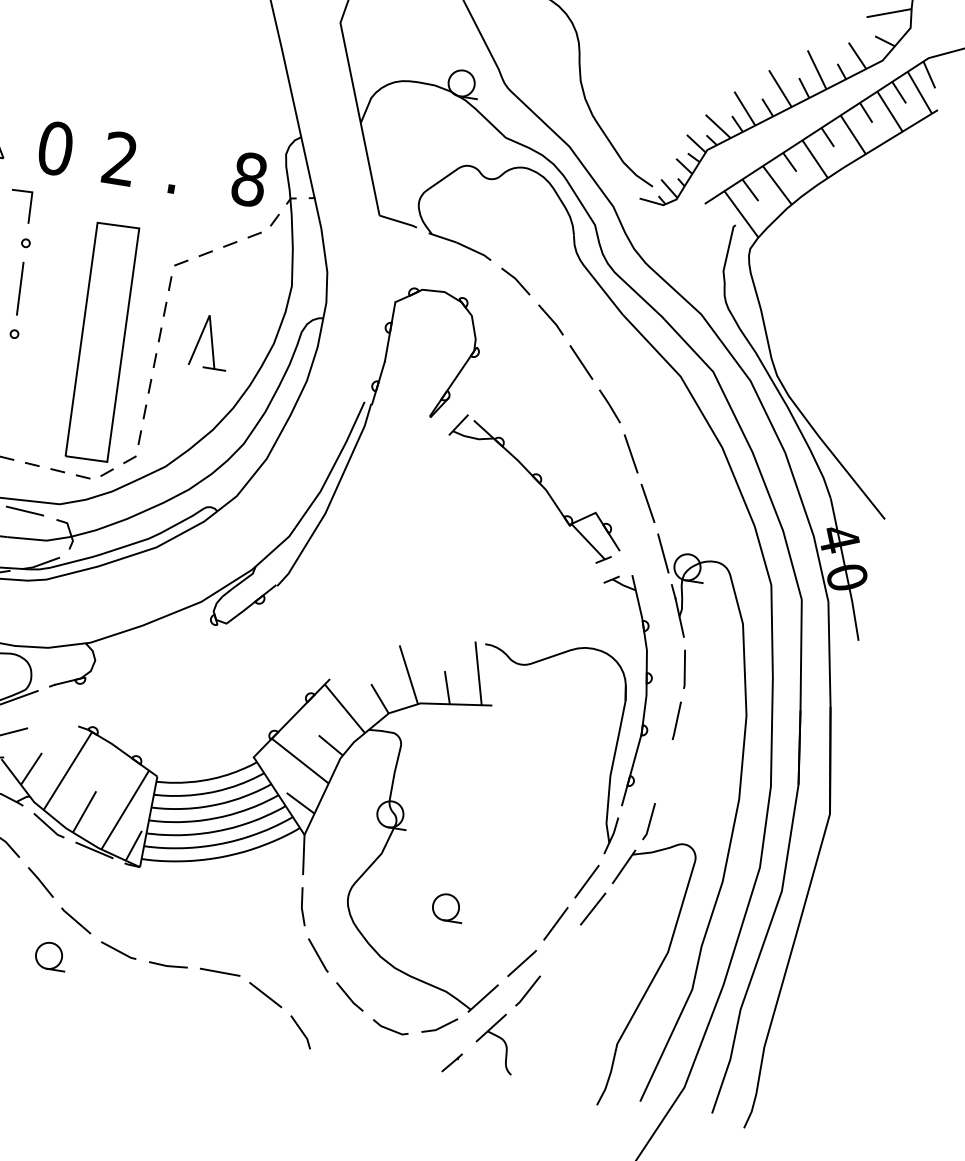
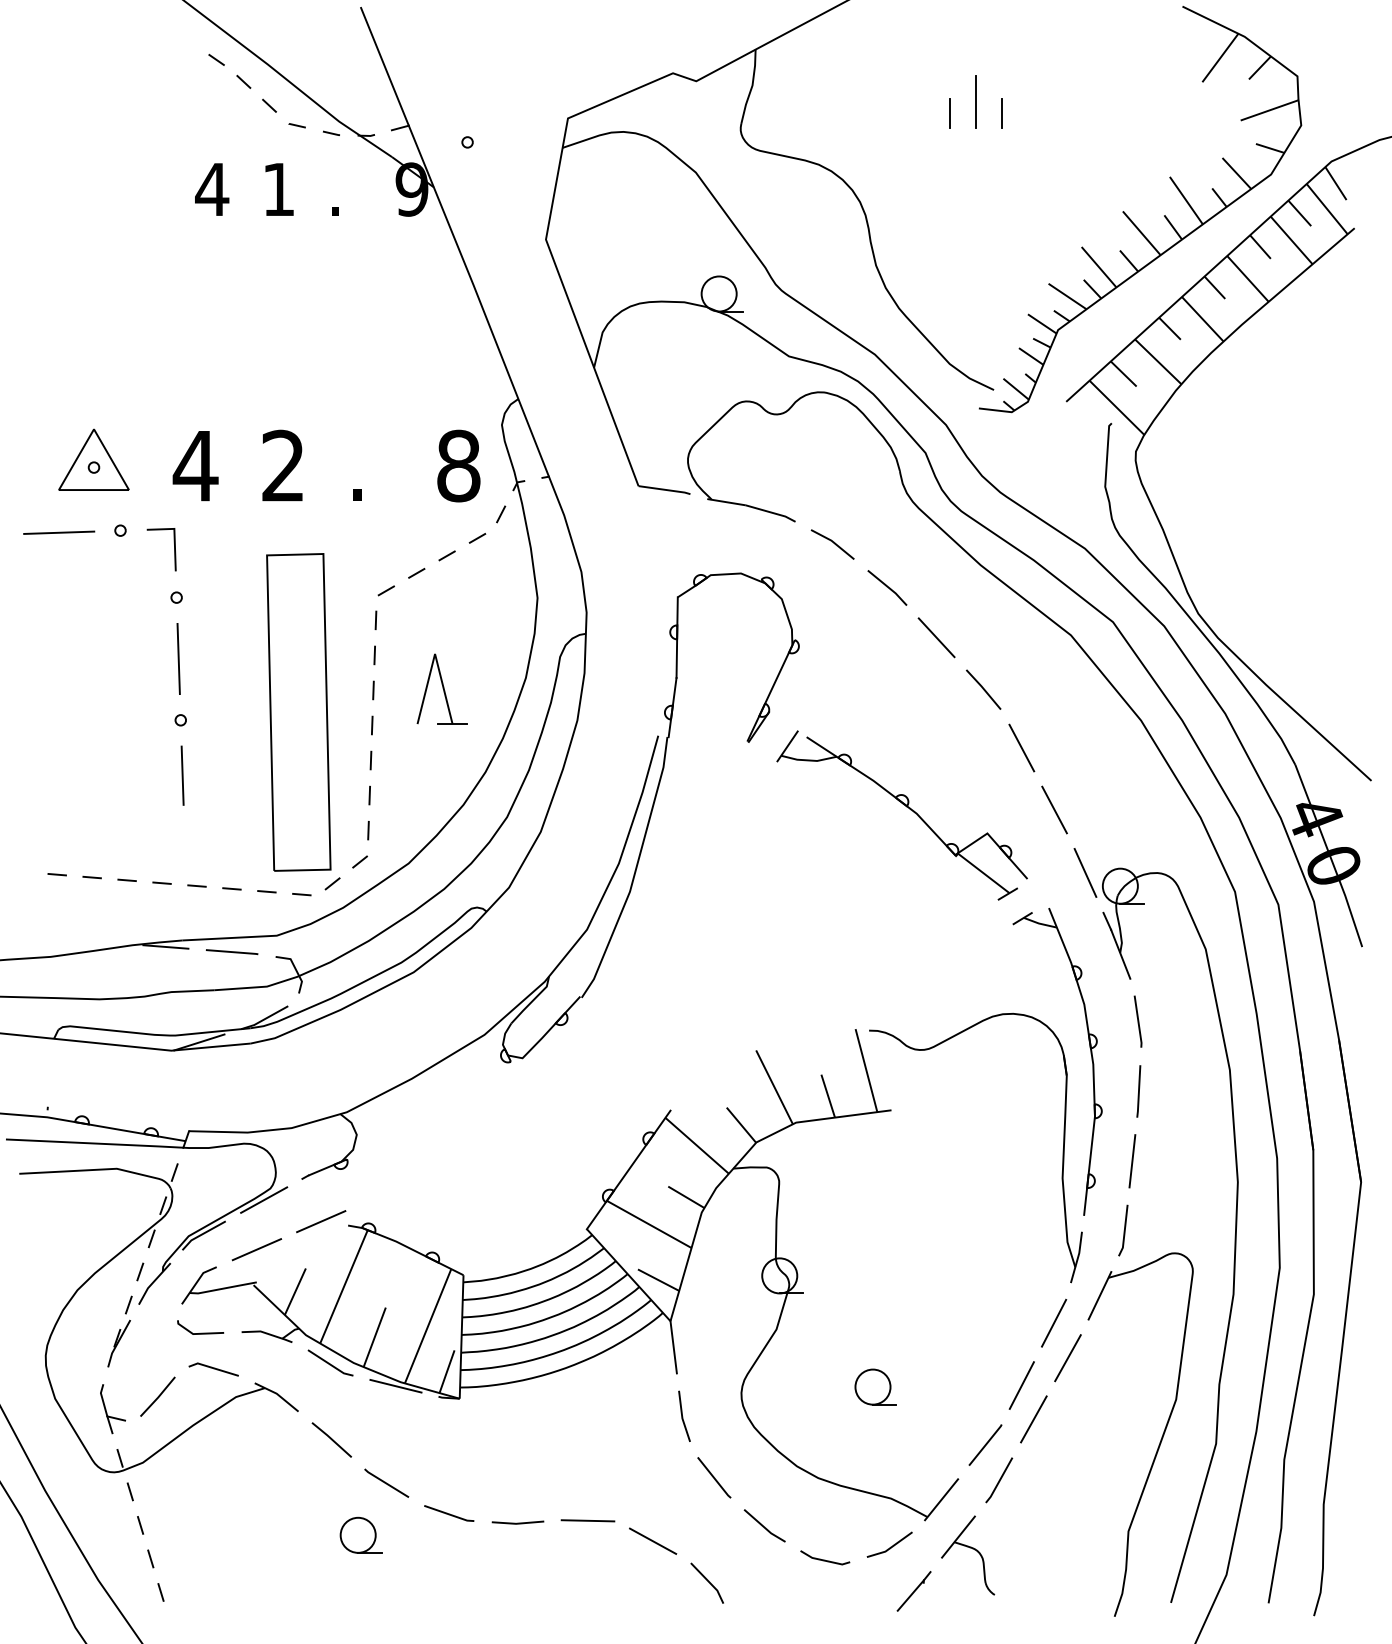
text: (55, 148) -> (195, 465), 0 -> 4
line: (9, 375) -> (182, 775), added
line: (59, 720) -> (321, 1221), added
line: (663, 771) -> (1132, 1161), added
line: (560, 950) -> (1033, 1419), added
part: (451, 1062) -> (913, 1591), size x1.43

